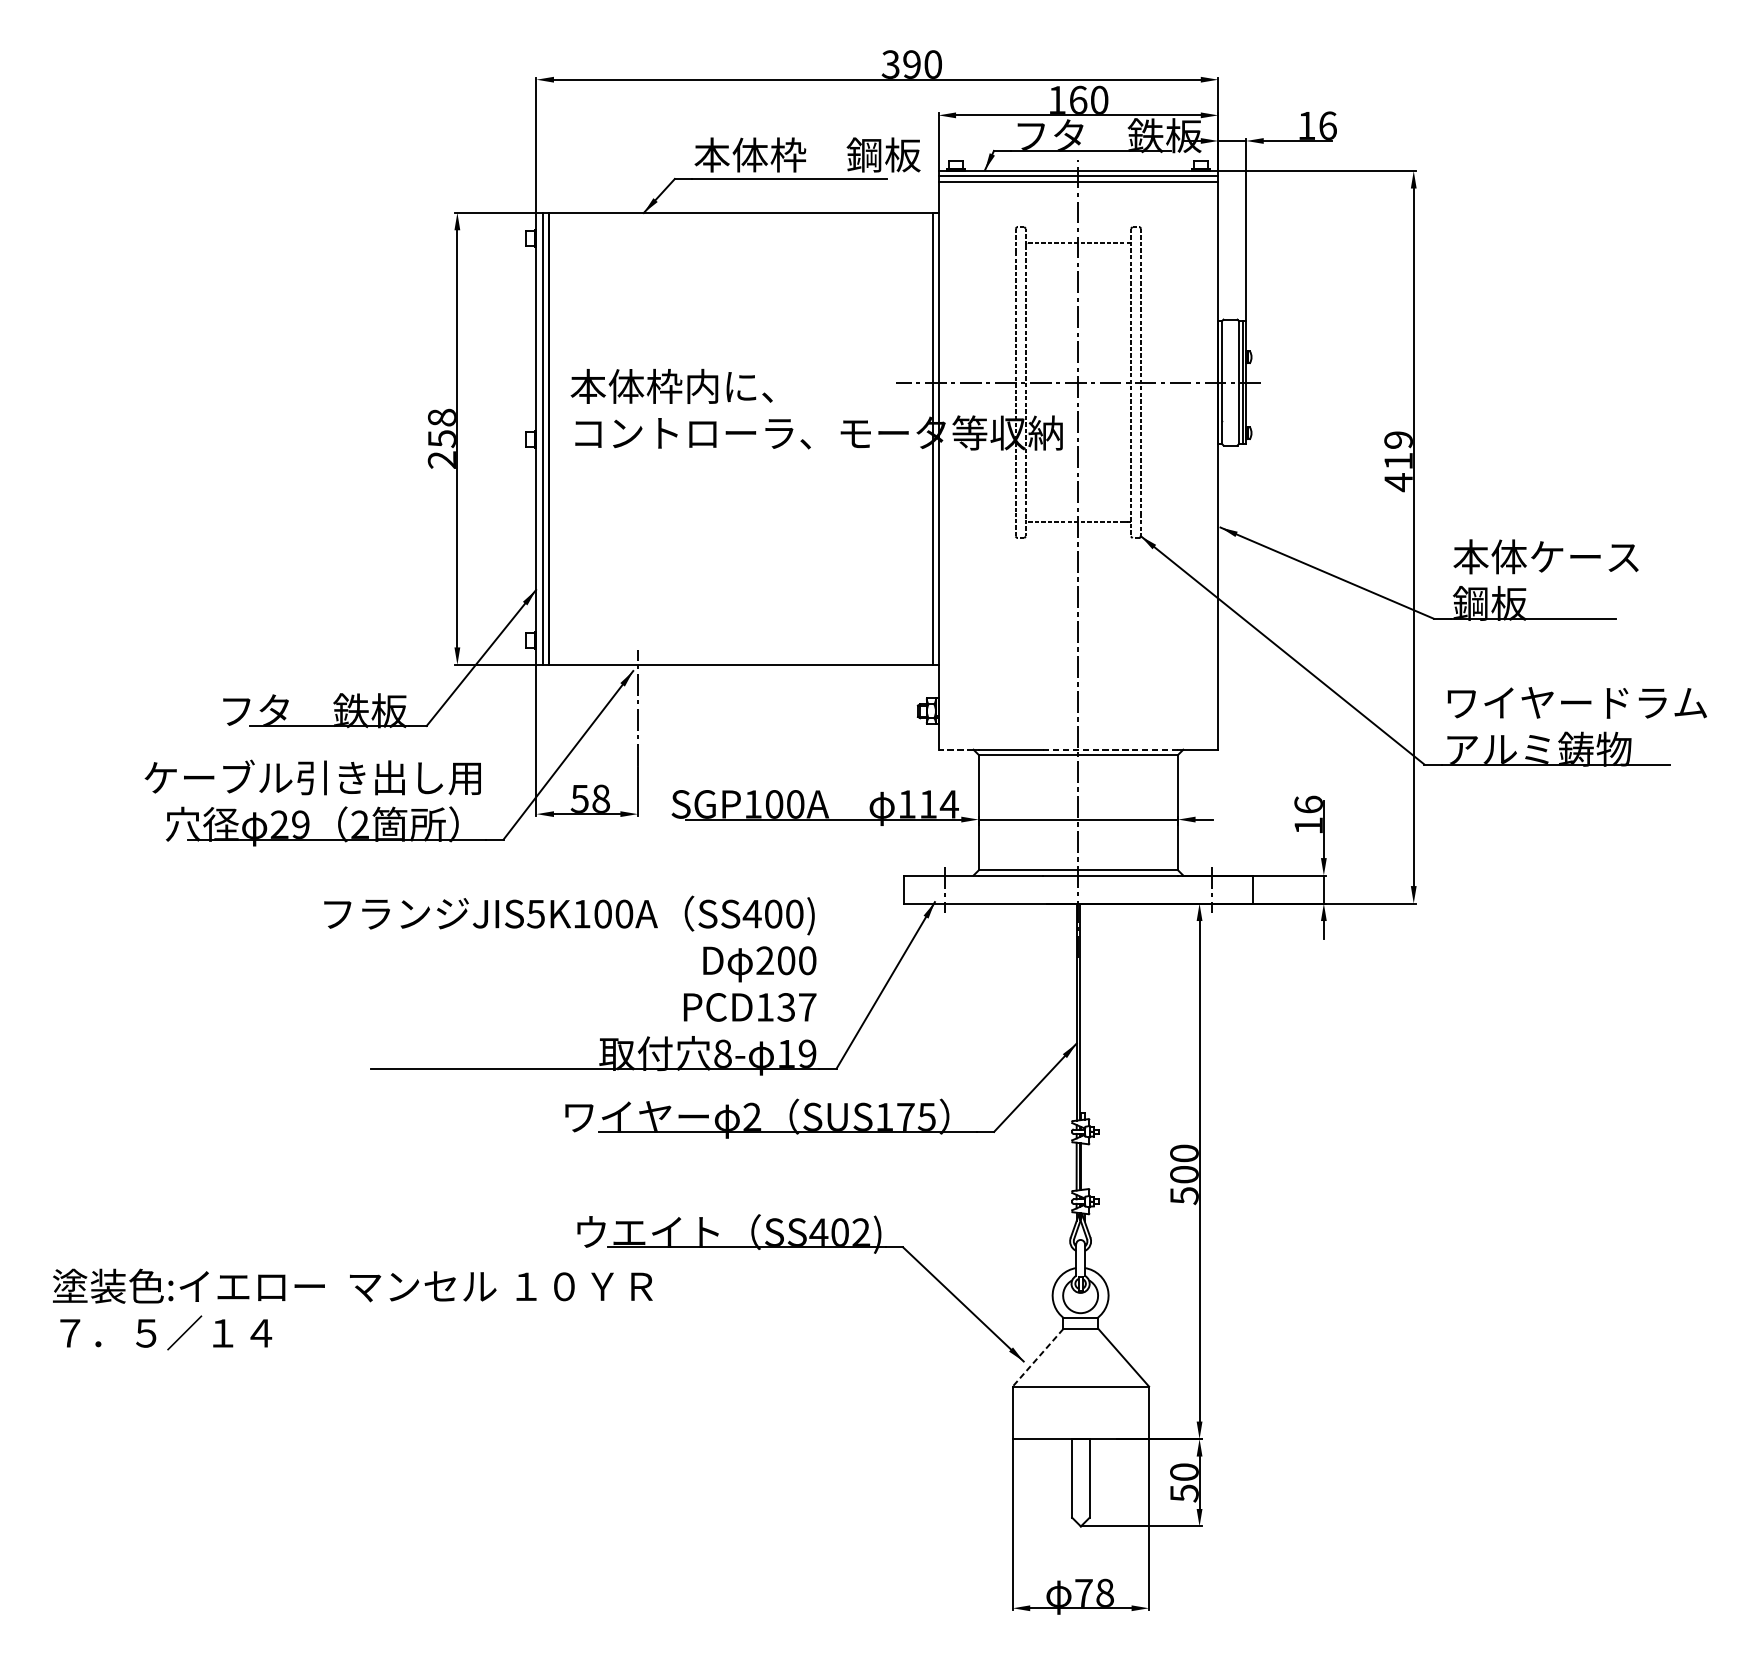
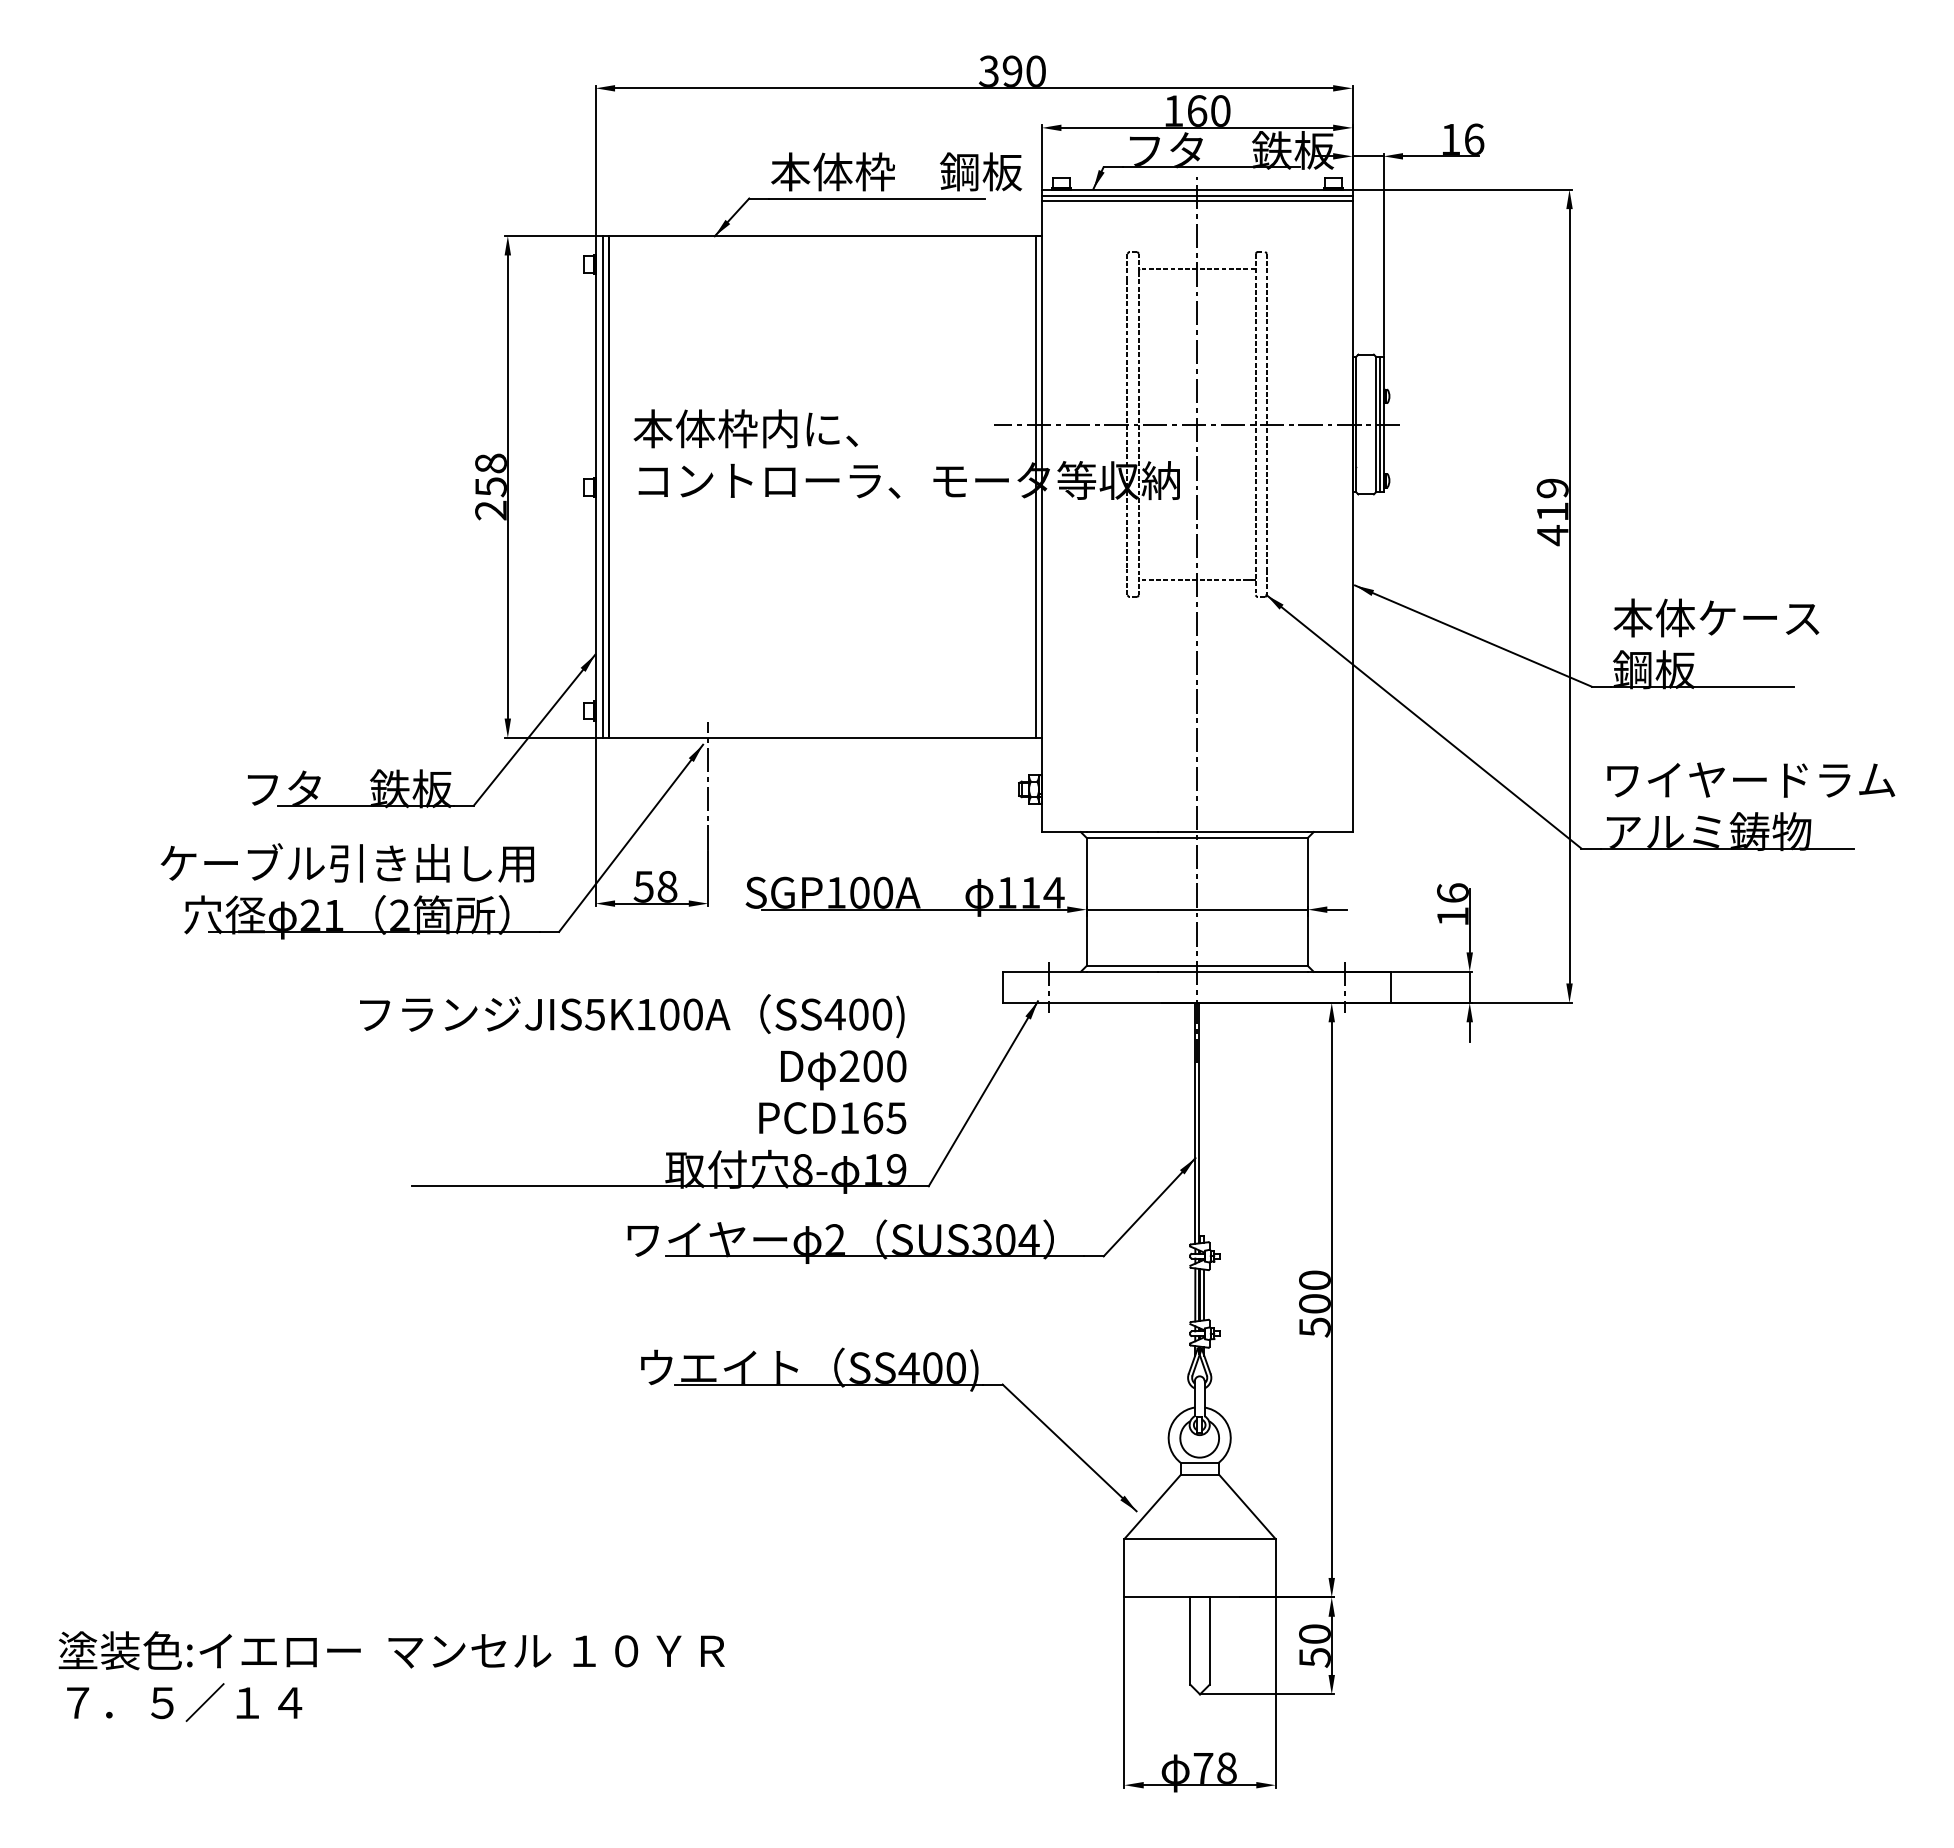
line: (955, 750) -> (1060, 832), dashed -> solid
line: (1111, 750) -> (1233, 832), dashed -> solid
text: (300, 823) -> (333, 914), 29 -> 21
text: (796, 1007) -> (884, 1118), PCD137 -> PCD165
text: (905, 1116) -> (1005, 1239), SUS175 -> SUS304
line: (1084, 1166) -> (1204, 1294), added
text: (860, 1232) -> (955, 1367), SS402) -> SS400)
text: (352, 1309) -> (391, 1676), moved
line: (1038, 1358) -> (1152, 1507), dashed -> solid

